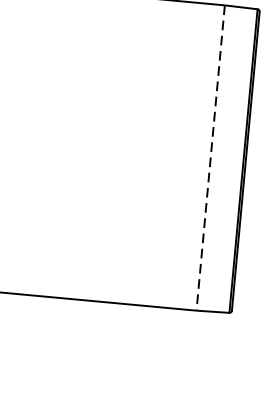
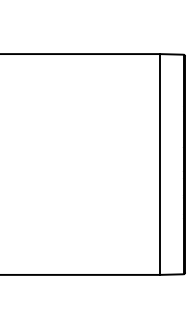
line: (210, 159) -> (159, 165), dashed -> solid

